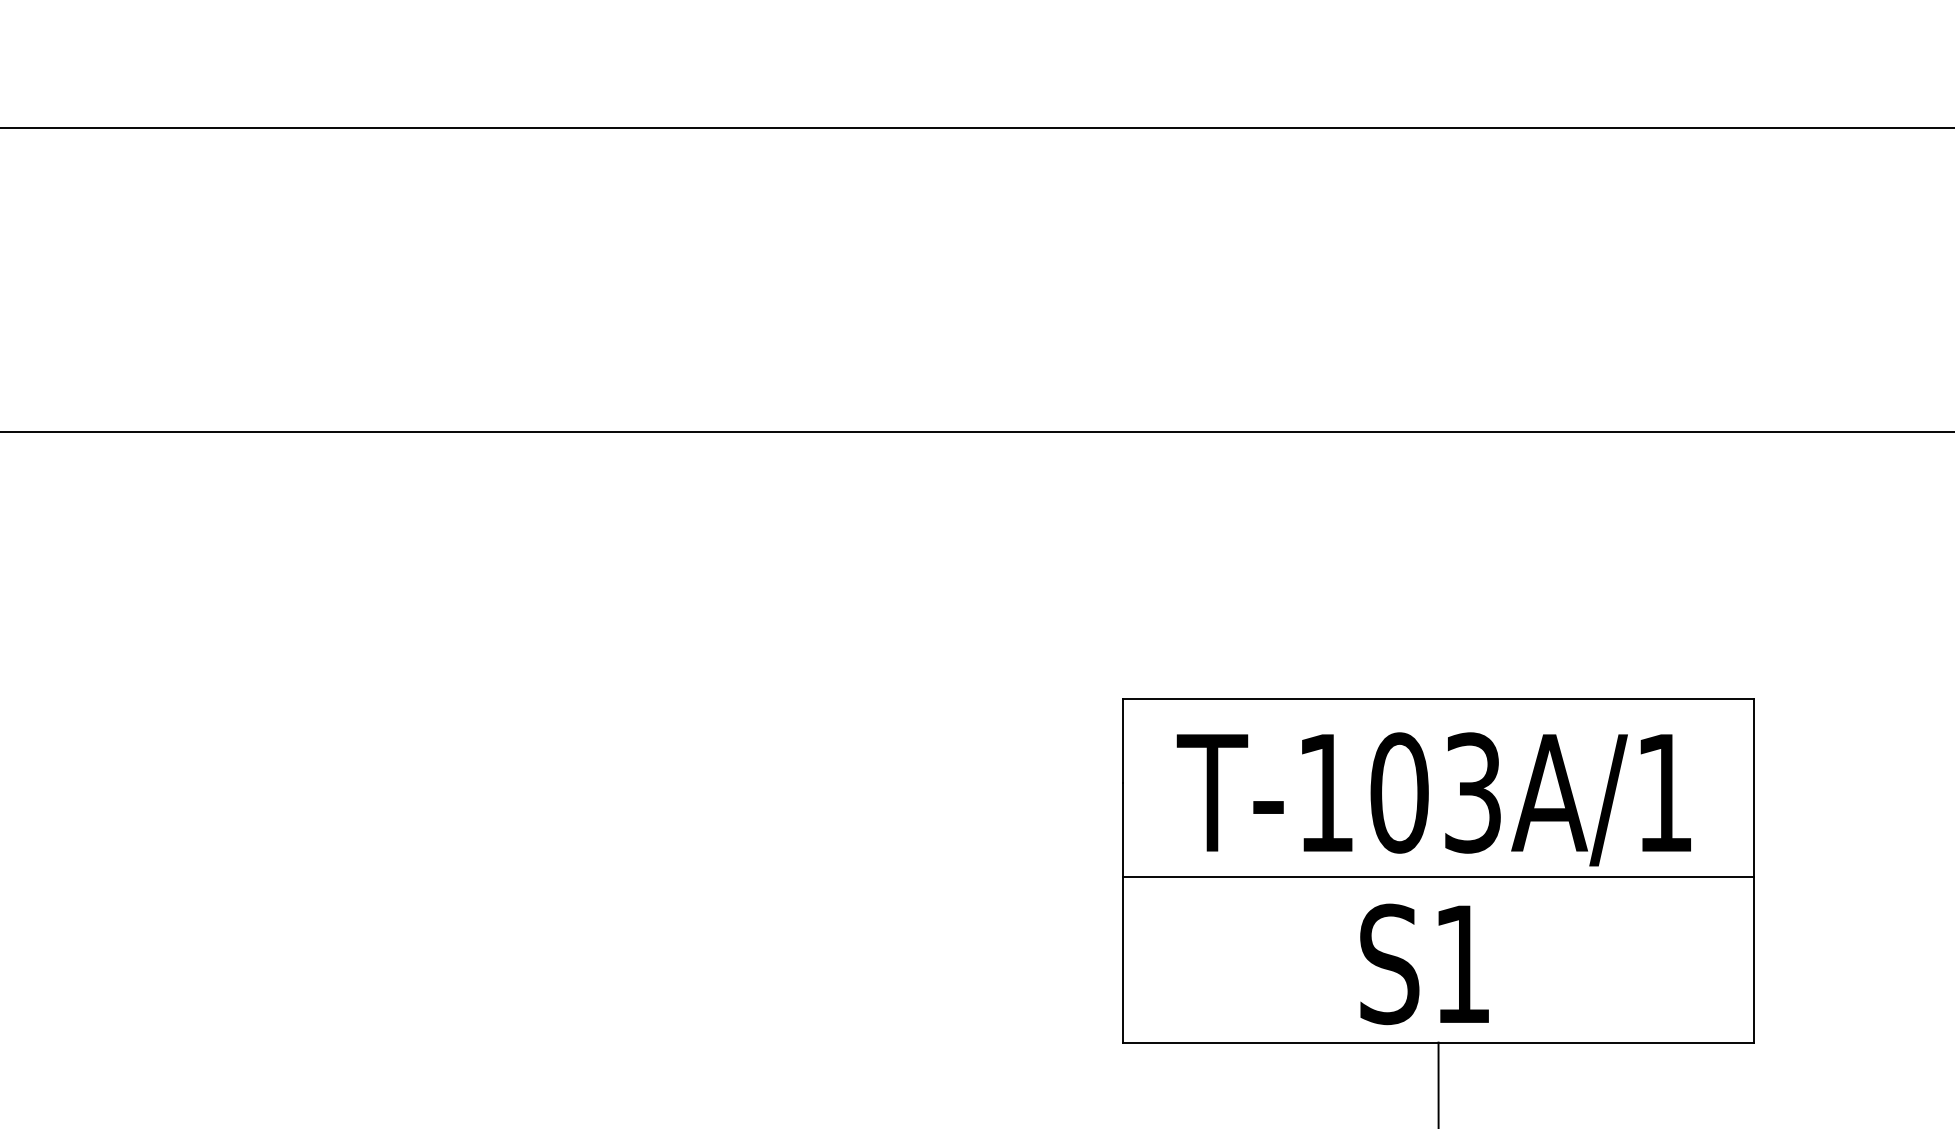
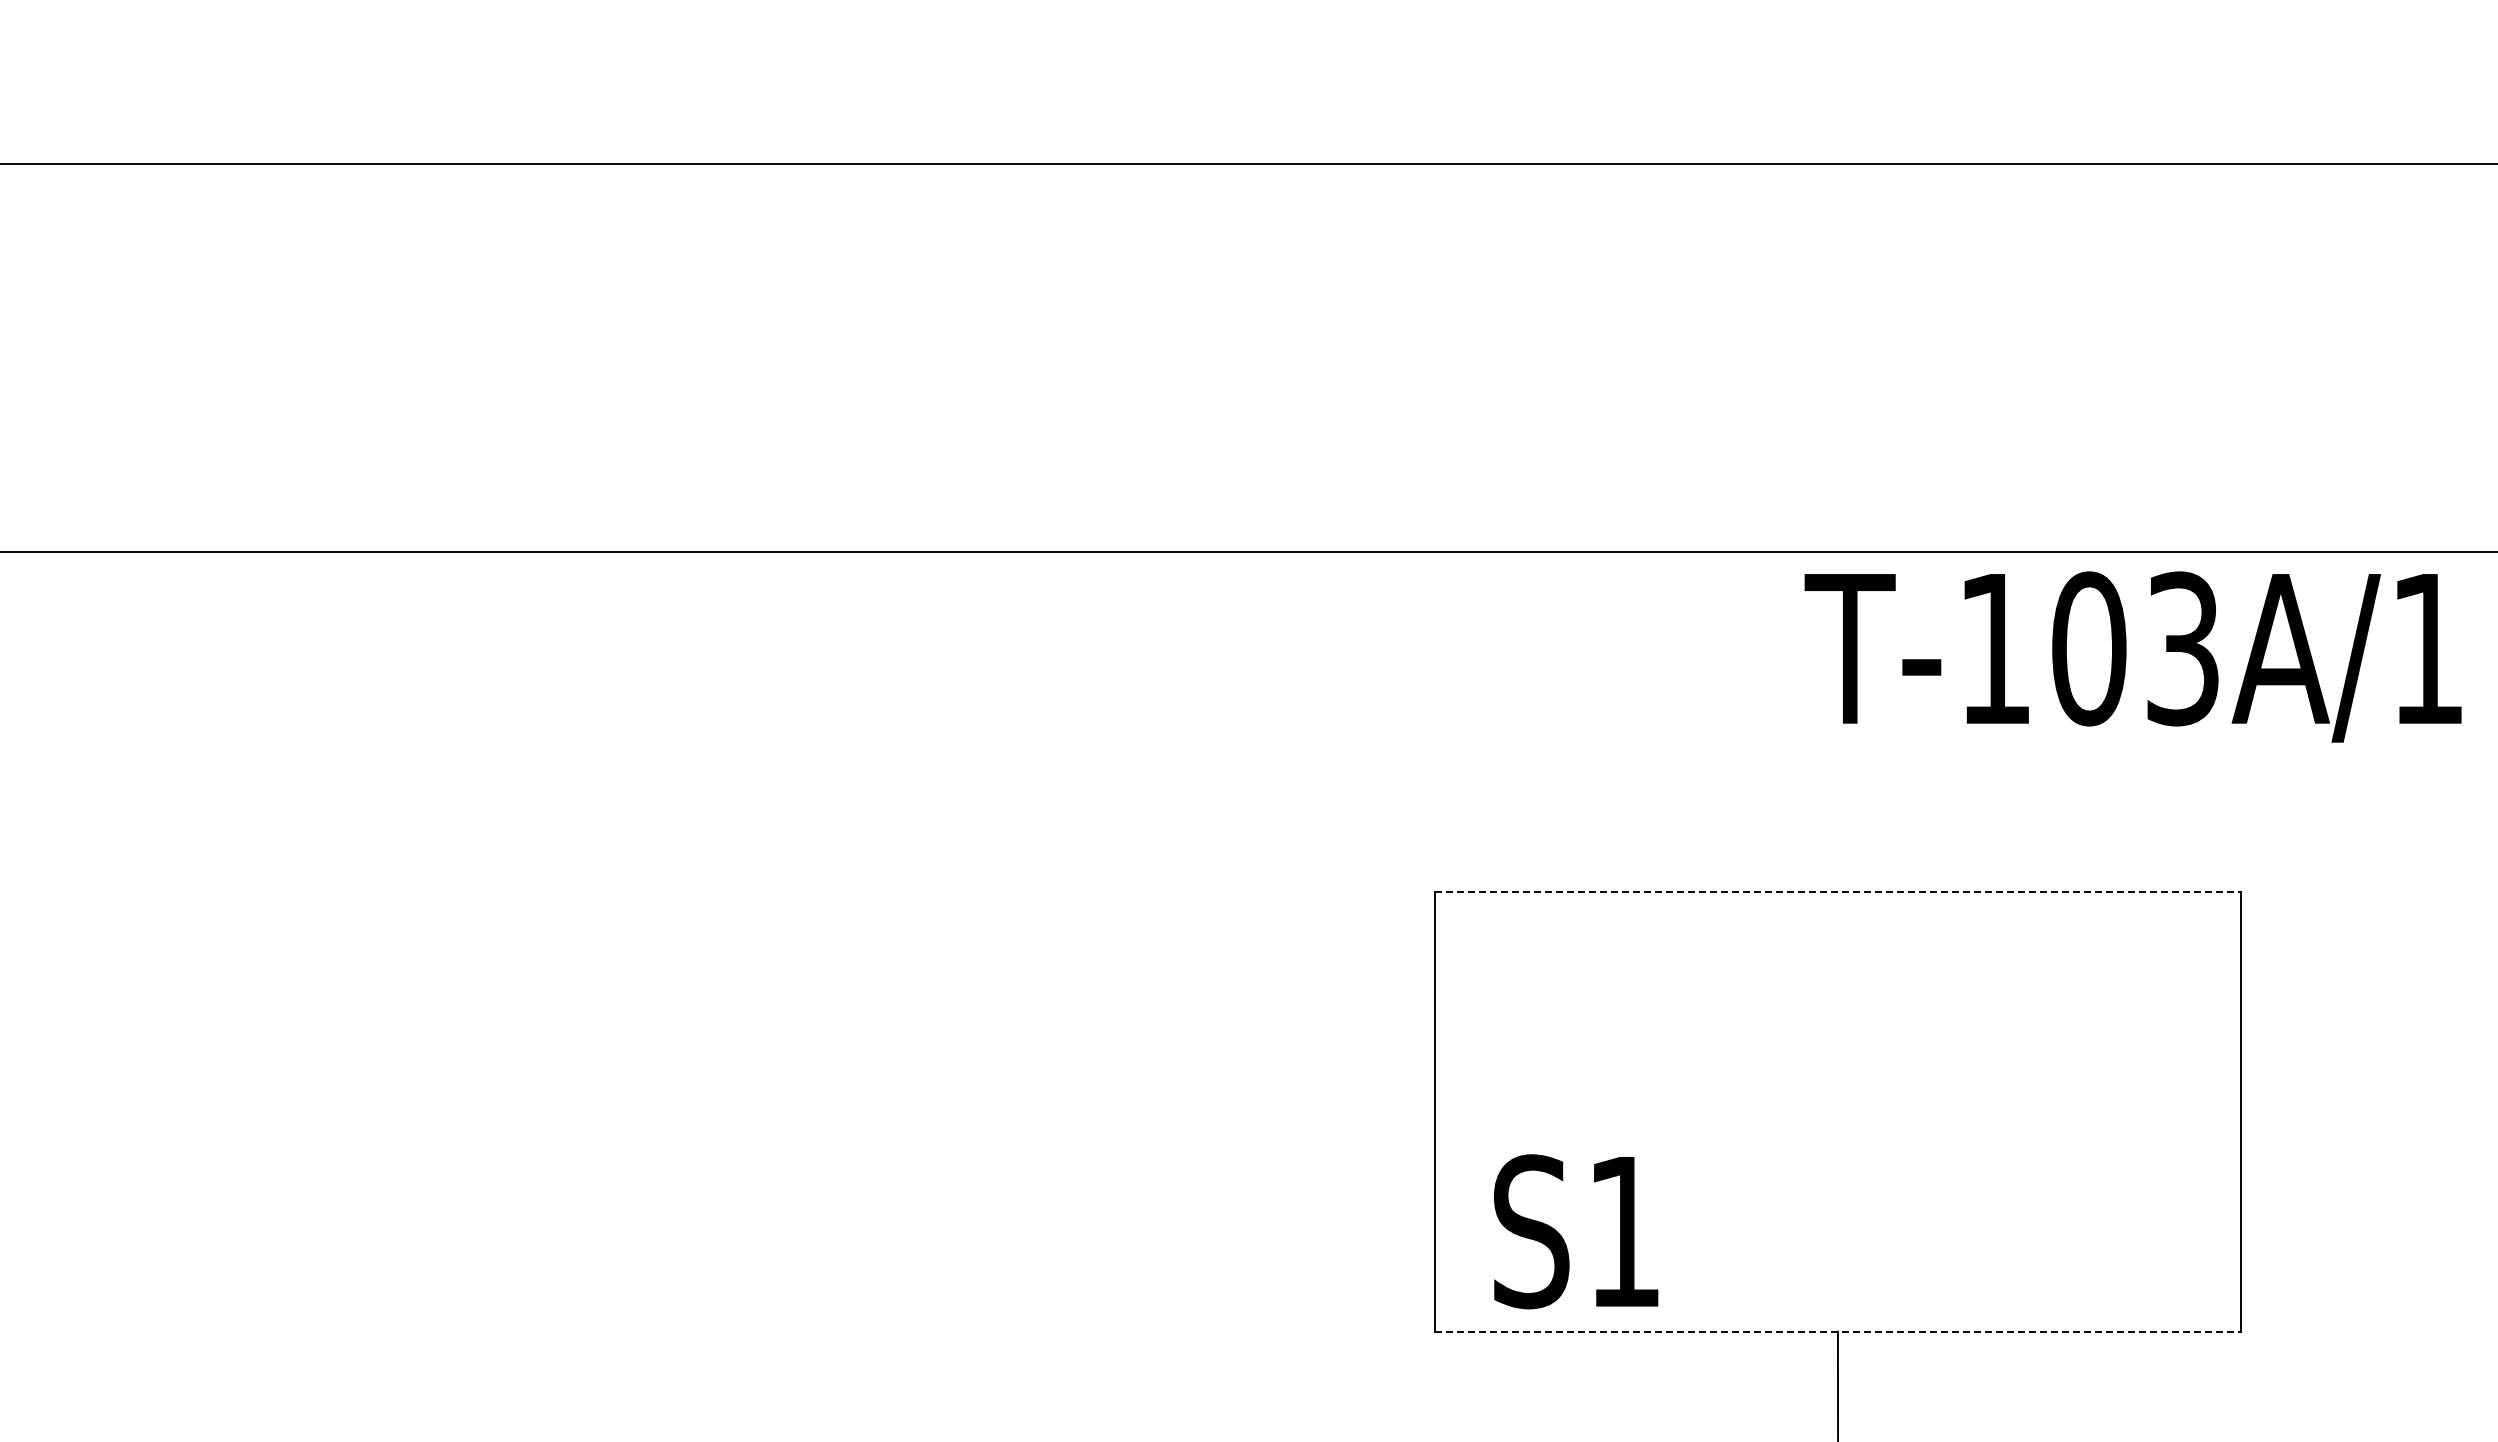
line: (1438, 698) -> (1837, 892), solid -> dashed
text: (1433, 798) -> (2132, 656), moved
line: (1438, 876) -> (1837, 1119), removed
text: (1424, 964) -> (1576, 1231), moved
line: (1438, 1042) -> (1837, 1331), solid -> dashed

